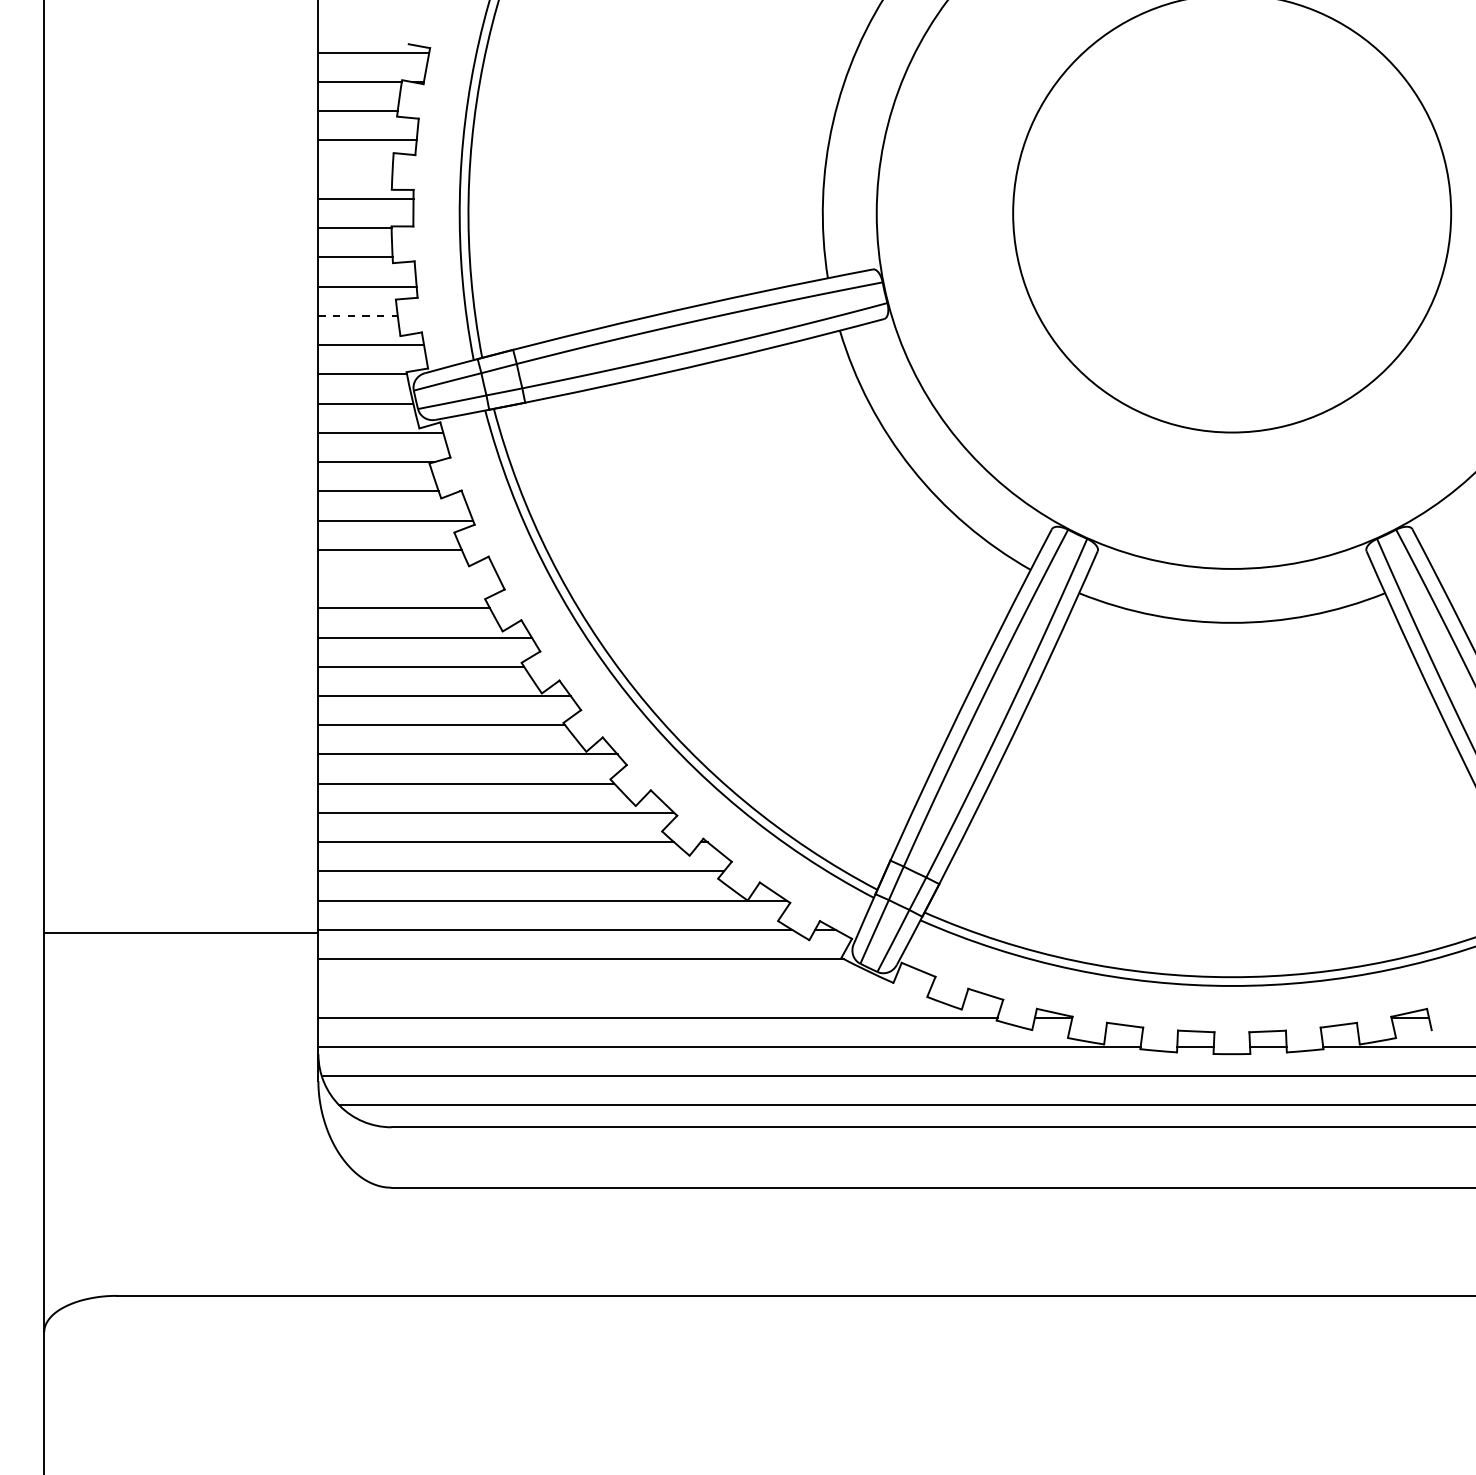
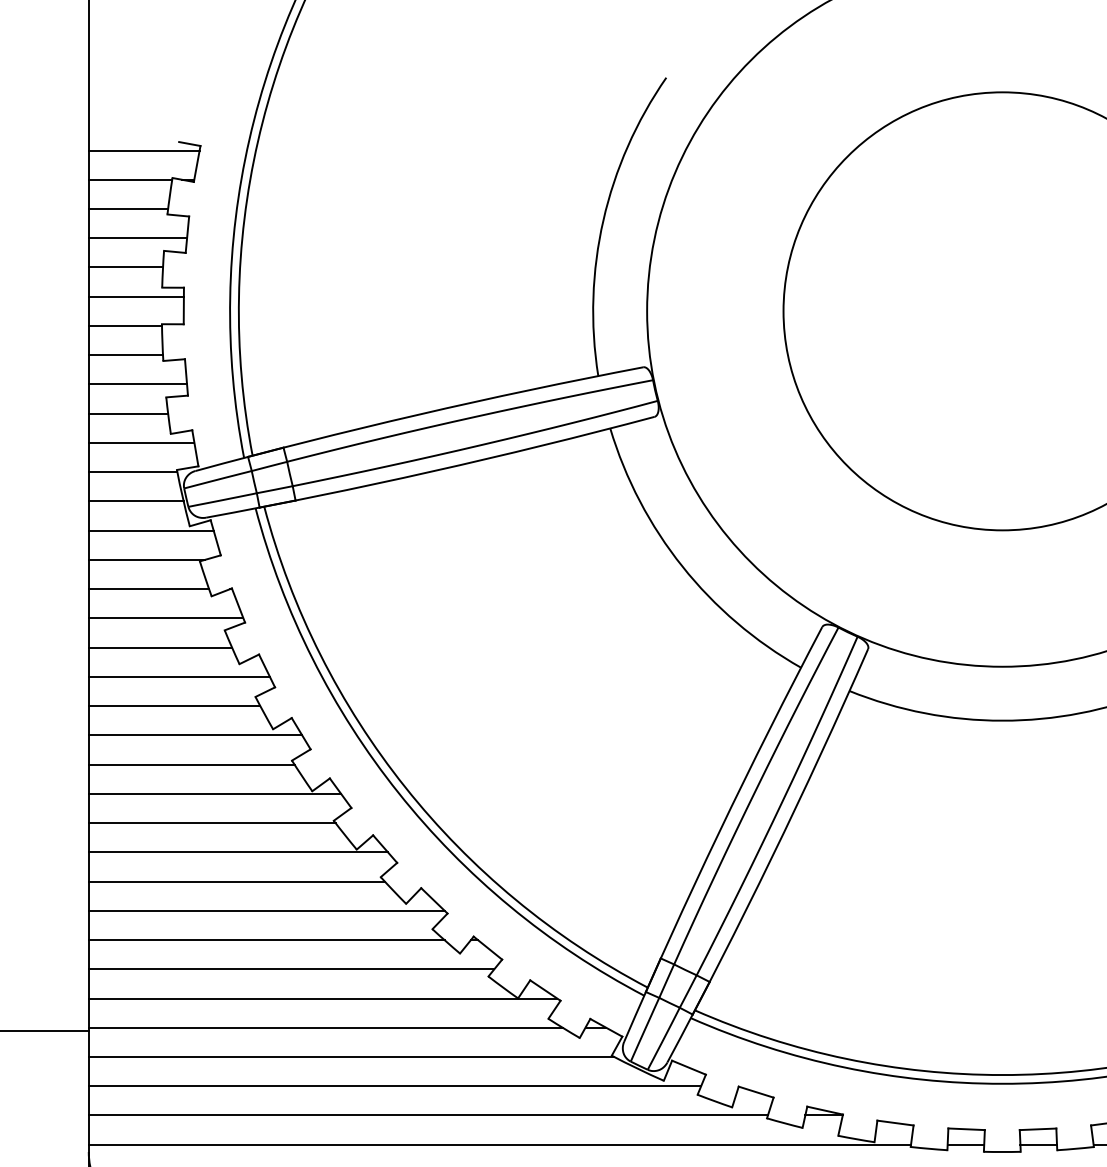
line: (355, 169) -> (125, 267), added
line: (358, 315) -> (128, 413), dashed -> solid
line: (408, 579) -> (178, 677), added
line: (624, 988) -> (394, 1086), added

